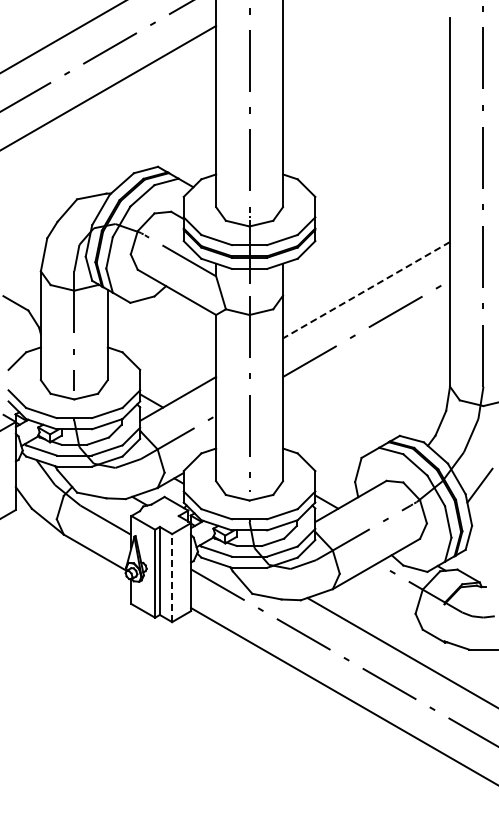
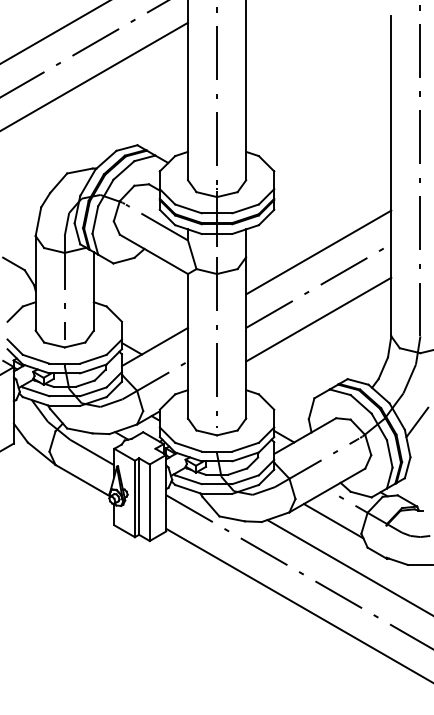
line: (366, 290) -> (318, 252), dashed -> solid
line: (366, 367) -> (318, 319), added
line: (172, 577) -> (150, 502), dashed -> solid
line: (383, 599) -> (333, 521), added

